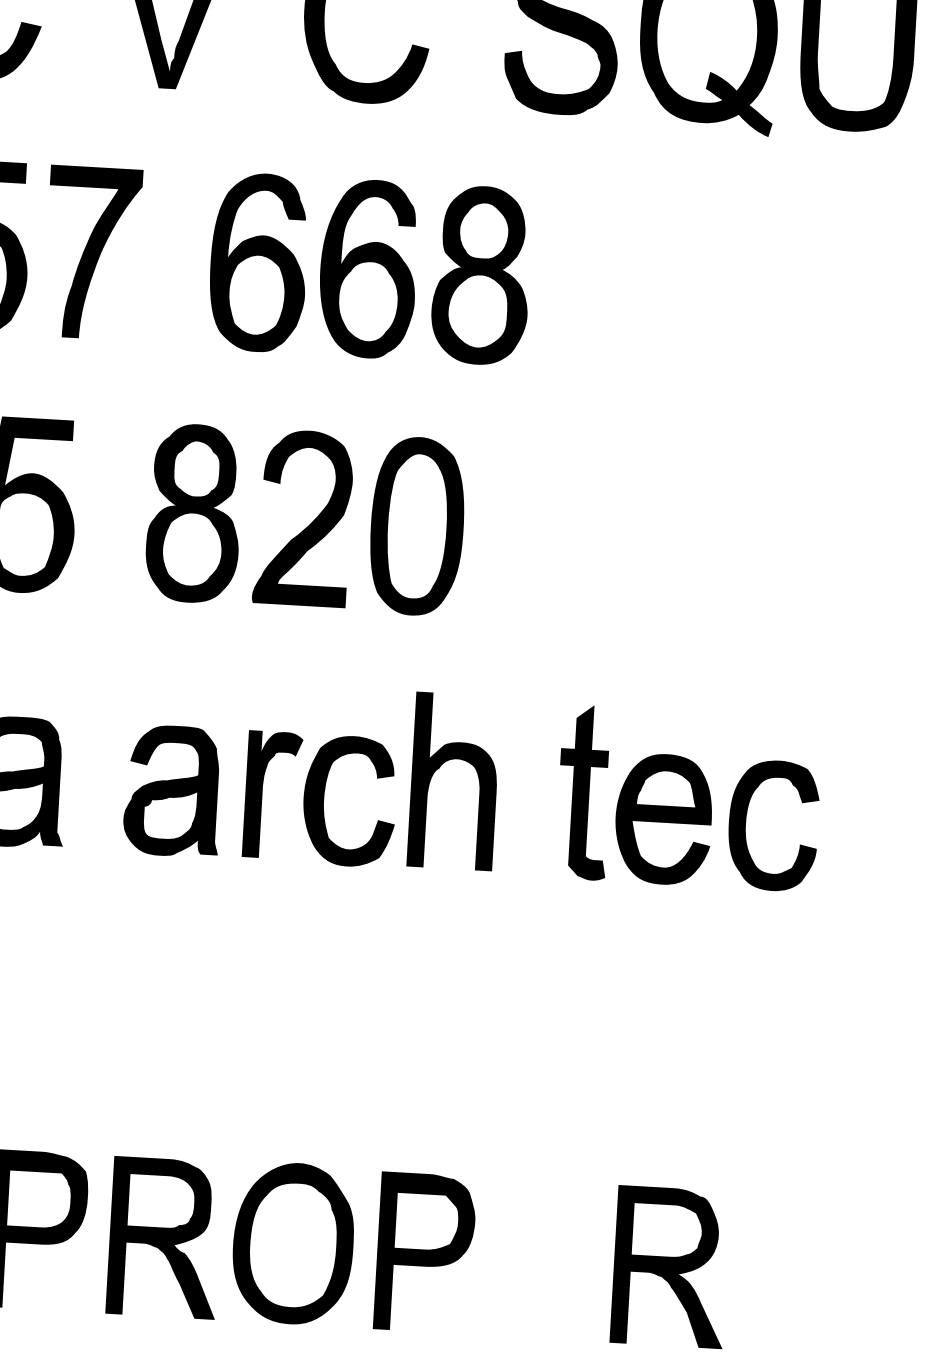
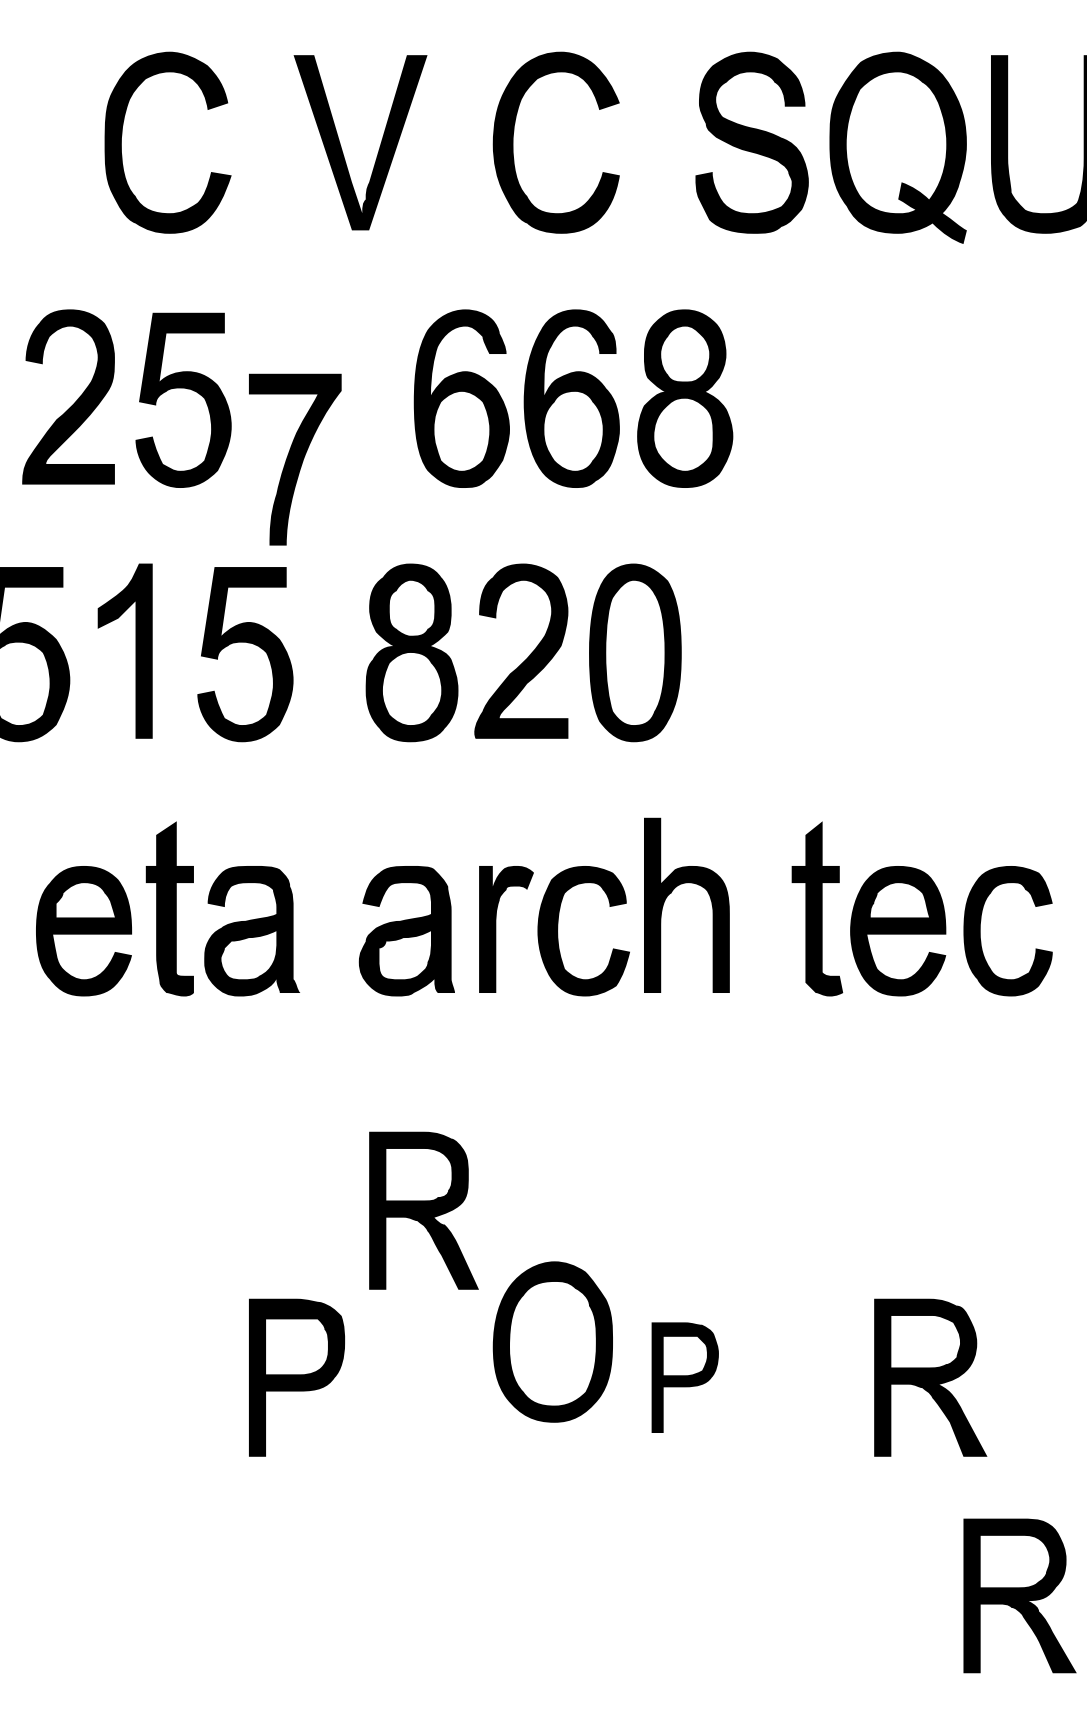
part: (92, 252) -> (295, 459), moved
part: (164, 1237) -> (423, 1210), moved
part: (292, 1243) -> (552, 1341), moved
part: (425, 1252) -> (685, 1377), size x0.7

